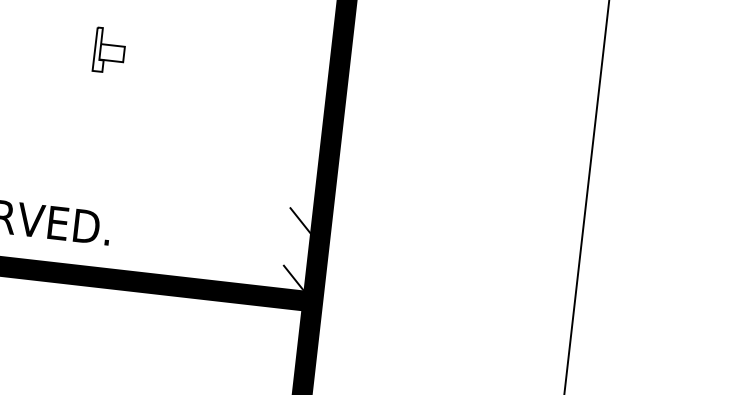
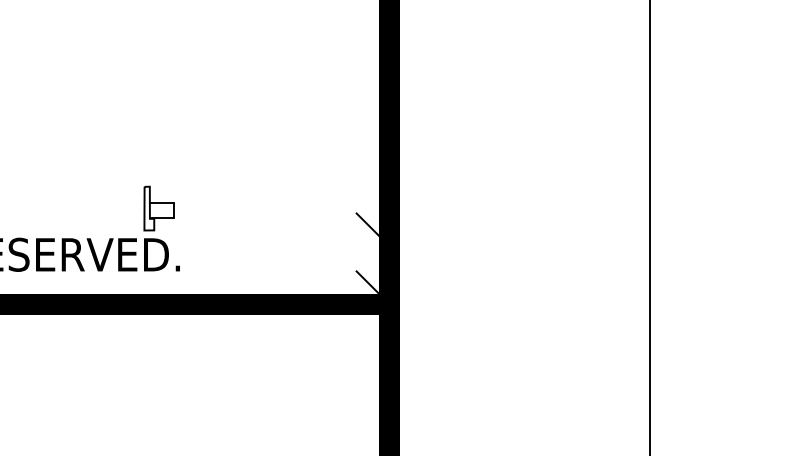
part: (109, 50) -> (158, 208), moved

